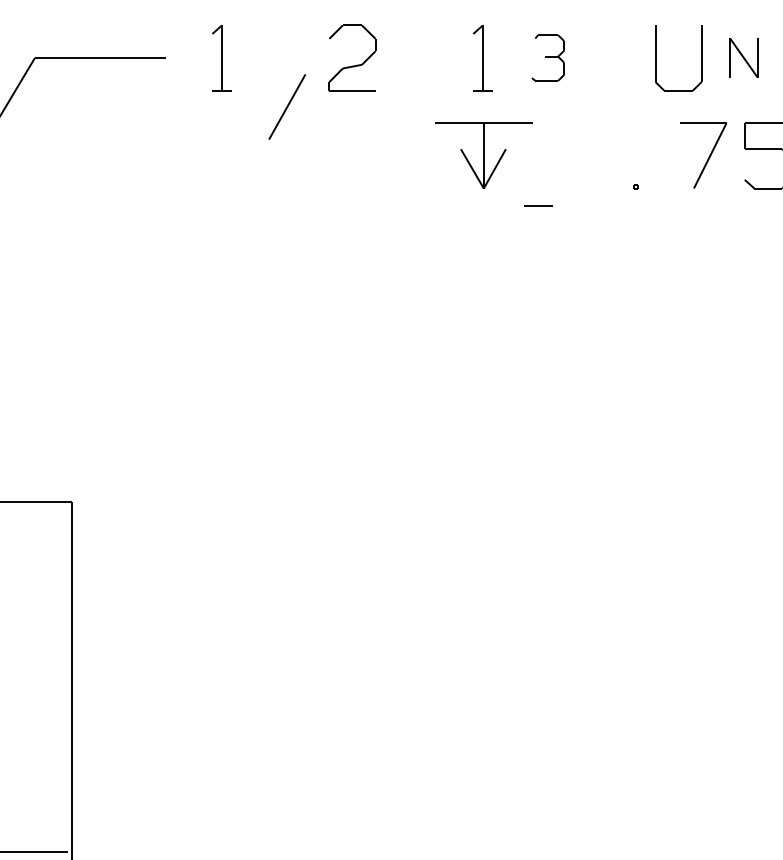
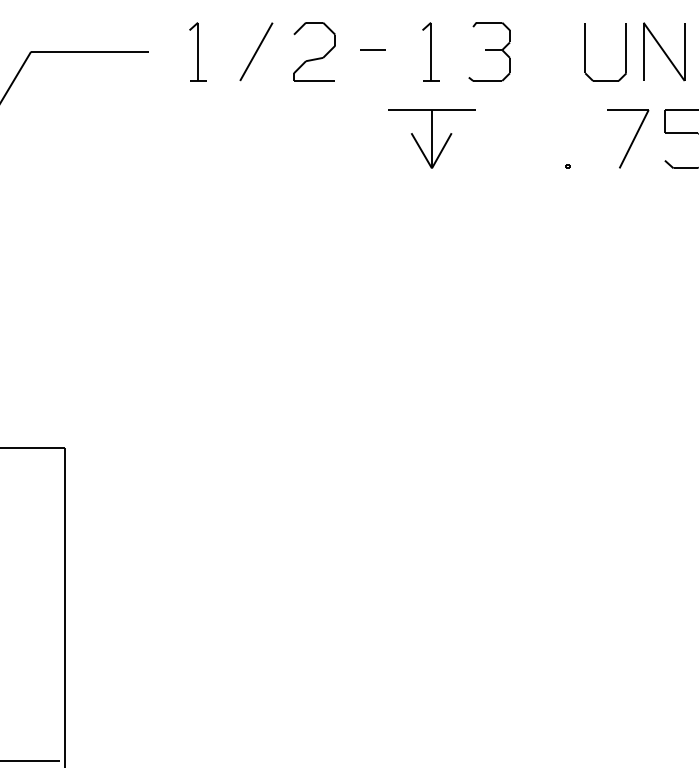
part: (547, 57) -> (488, 51), size x1.43
part: (743, 57) -> (663, 51), size x1.67
line: (286, 106) -> (255, 51), moved
line: (538, 205) -> (372, 49), moved

